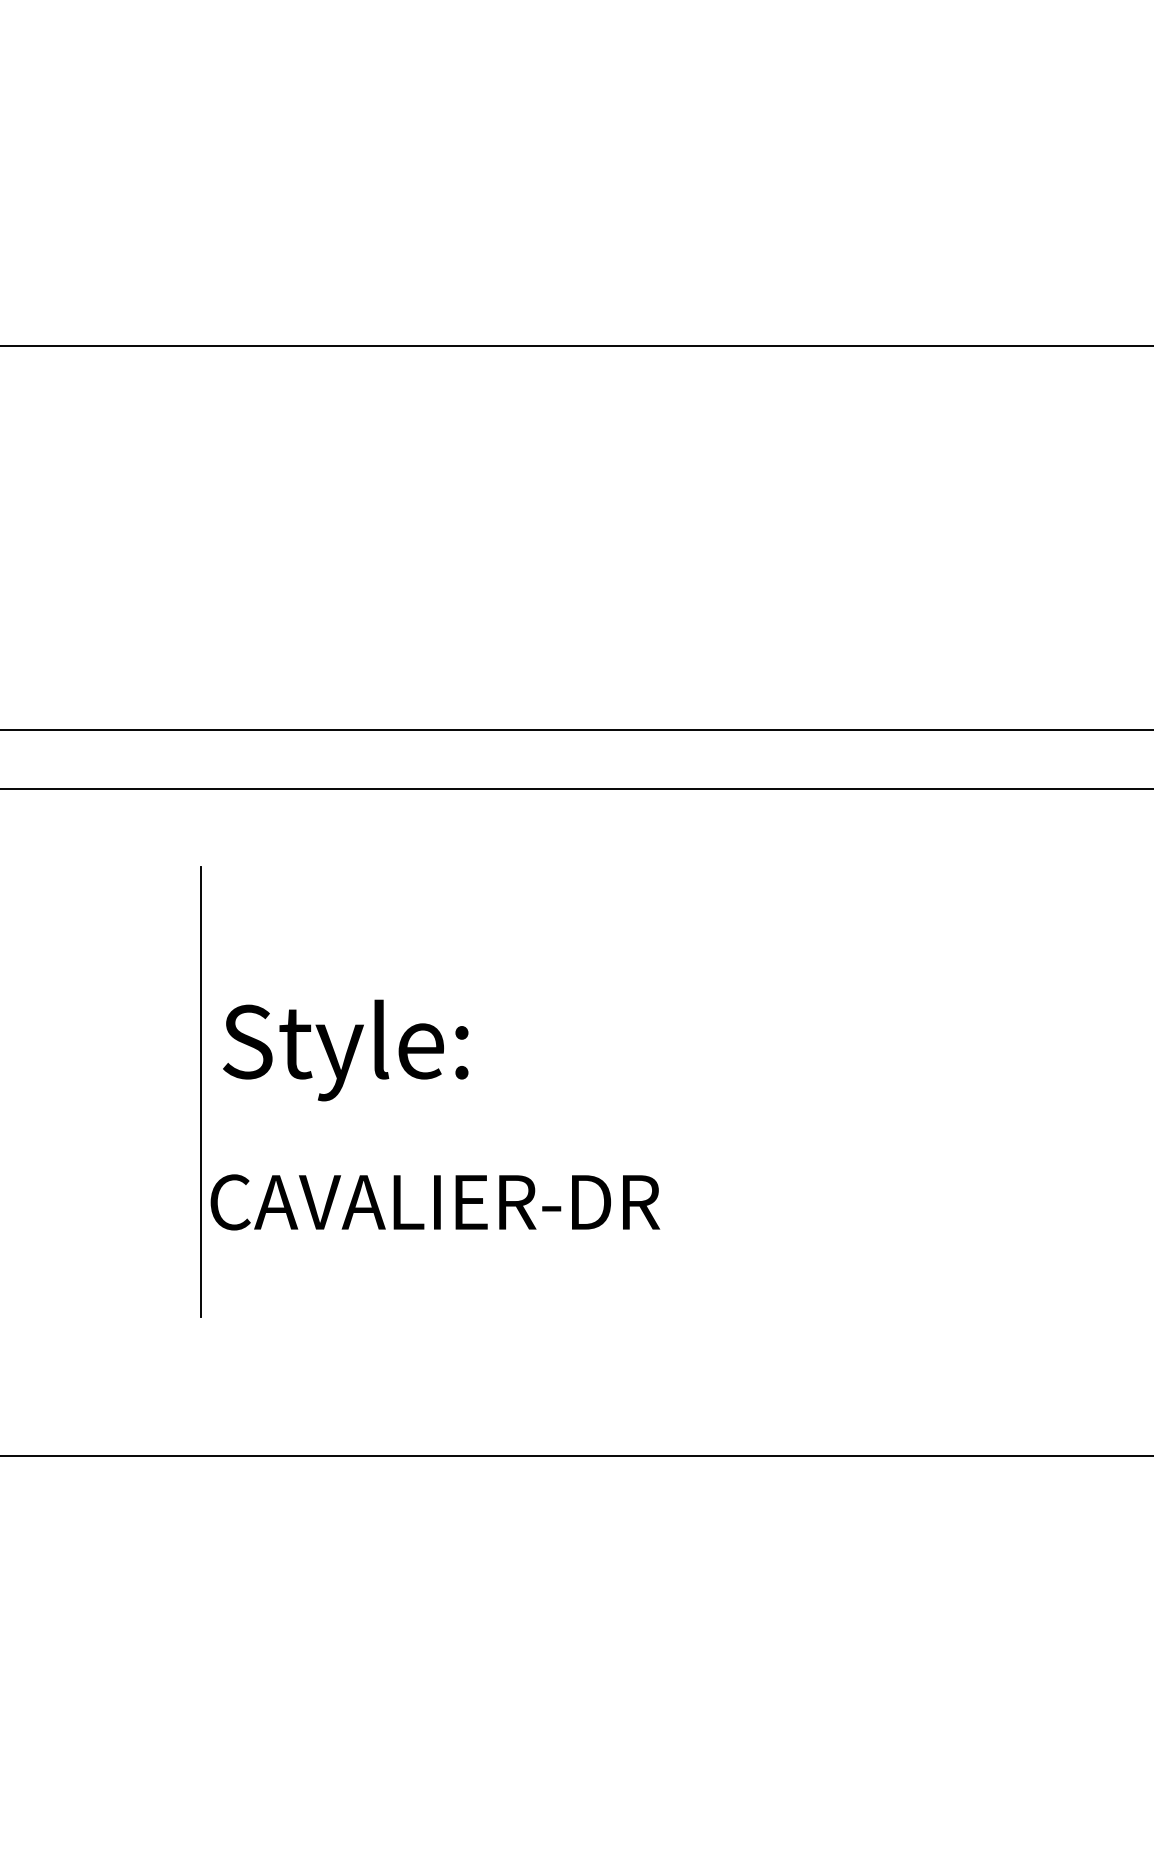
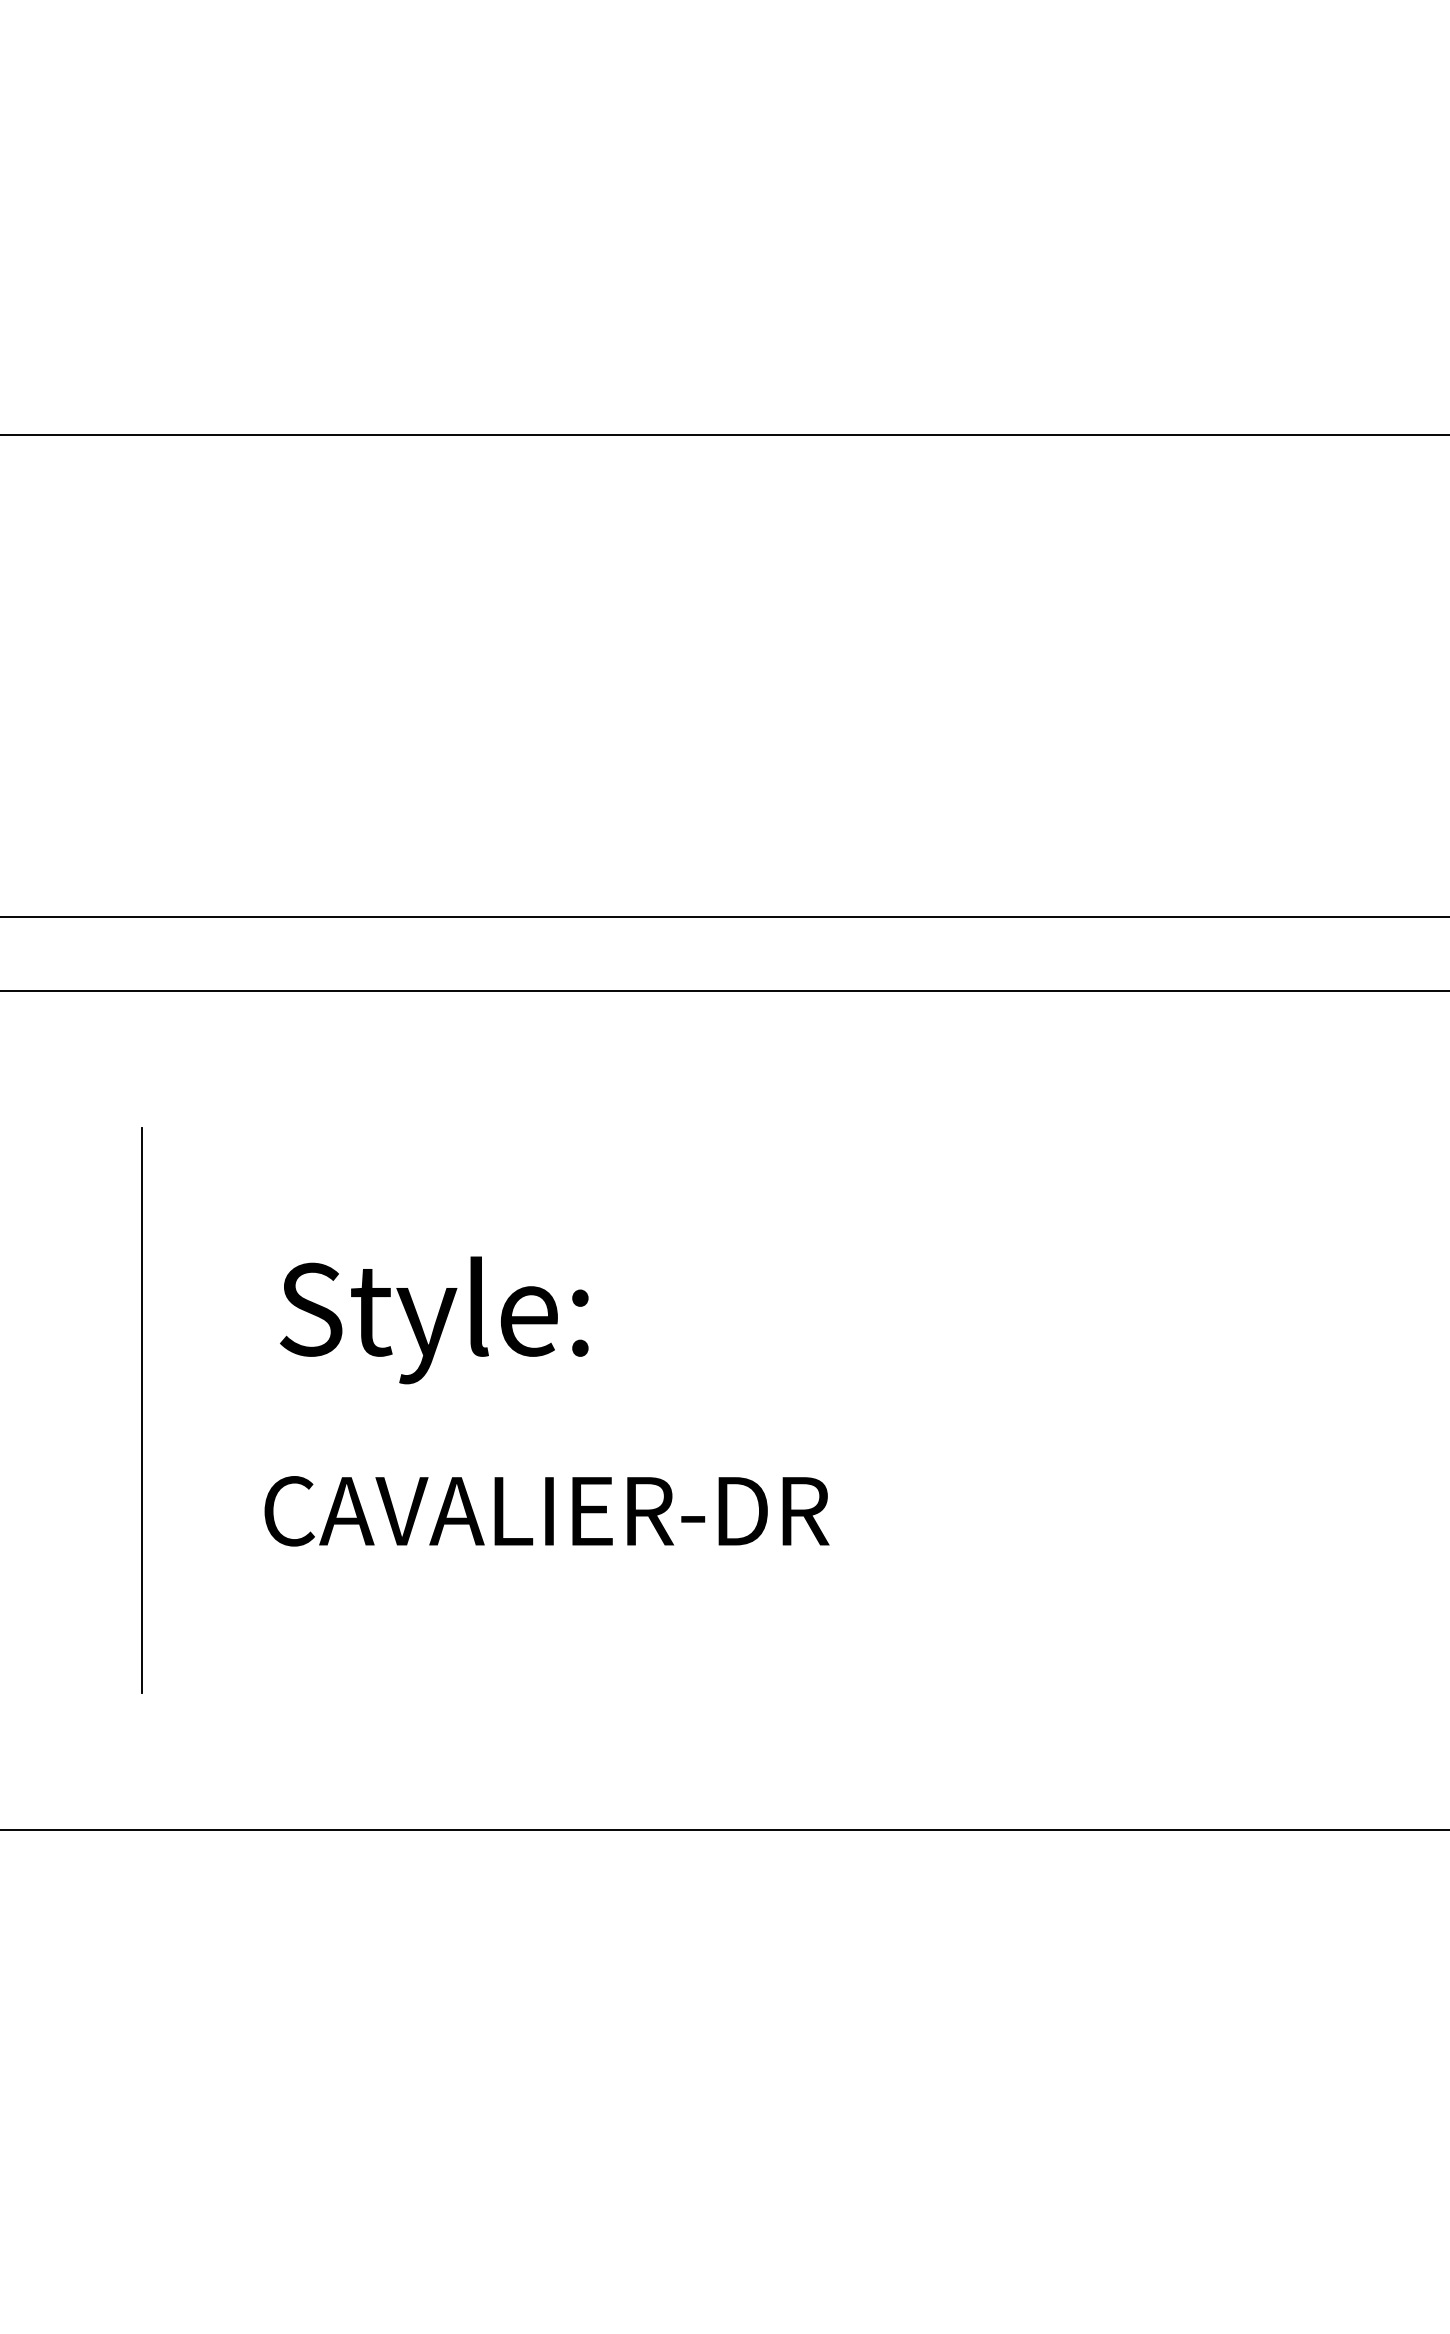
line: (200, 1091) -> (141, 1409), moved

